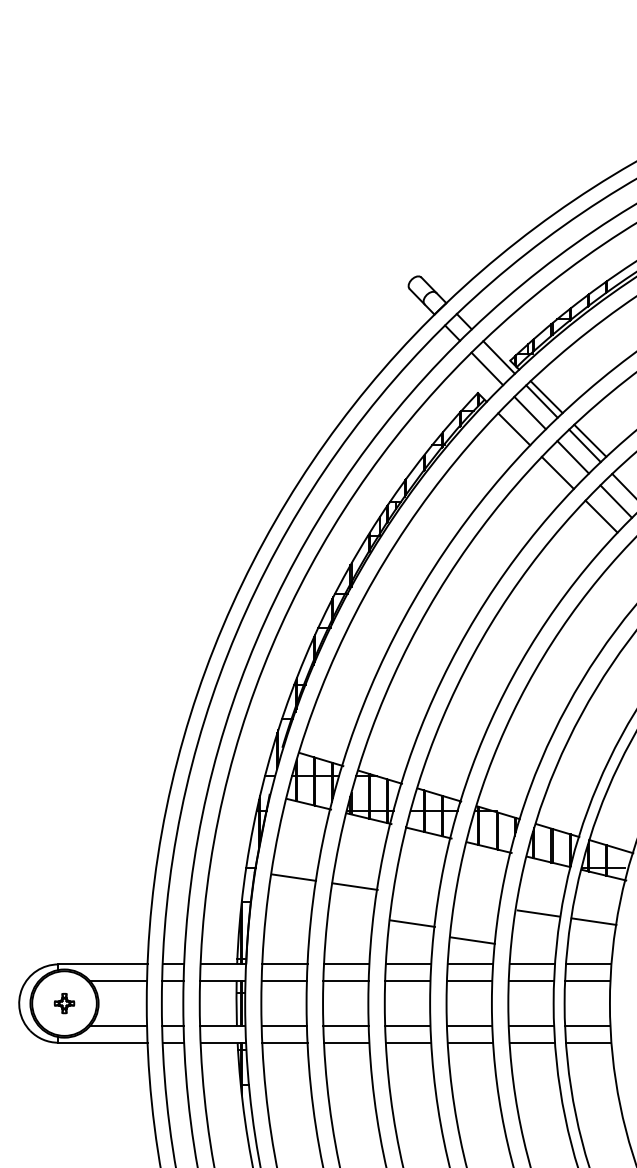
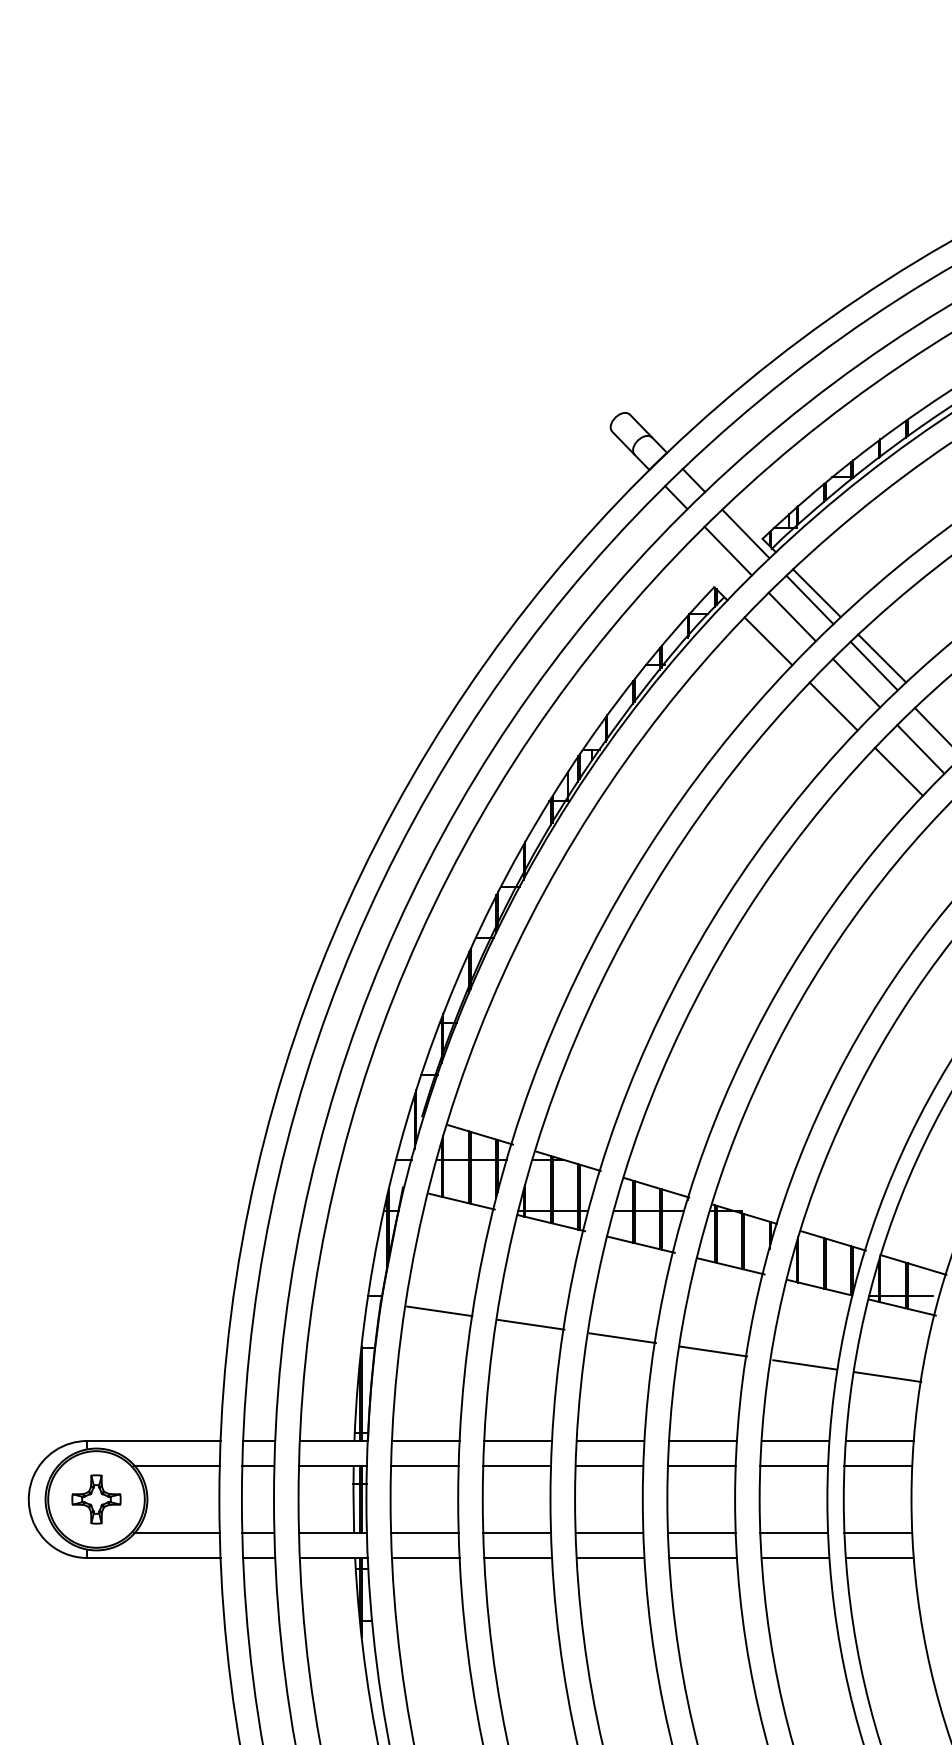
line: (412, 923) -> (622, 1337), moved
line: (472, 940) -> (713, 1351), moved
part: (64, 1003) -> (96, 1499), size x1.67

